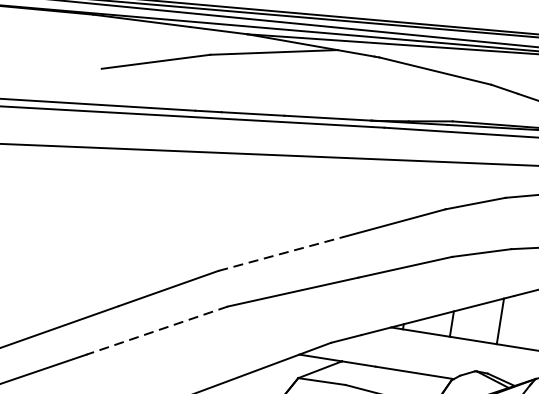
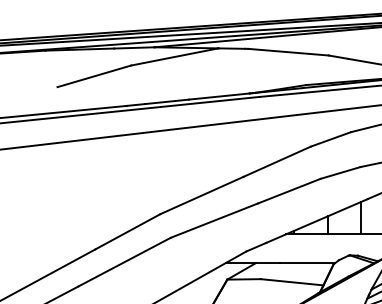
line: (280, 253) -> (201, 195), dashed -> solid
line: (157, 331) -> (124, 262), dashed -> solid

